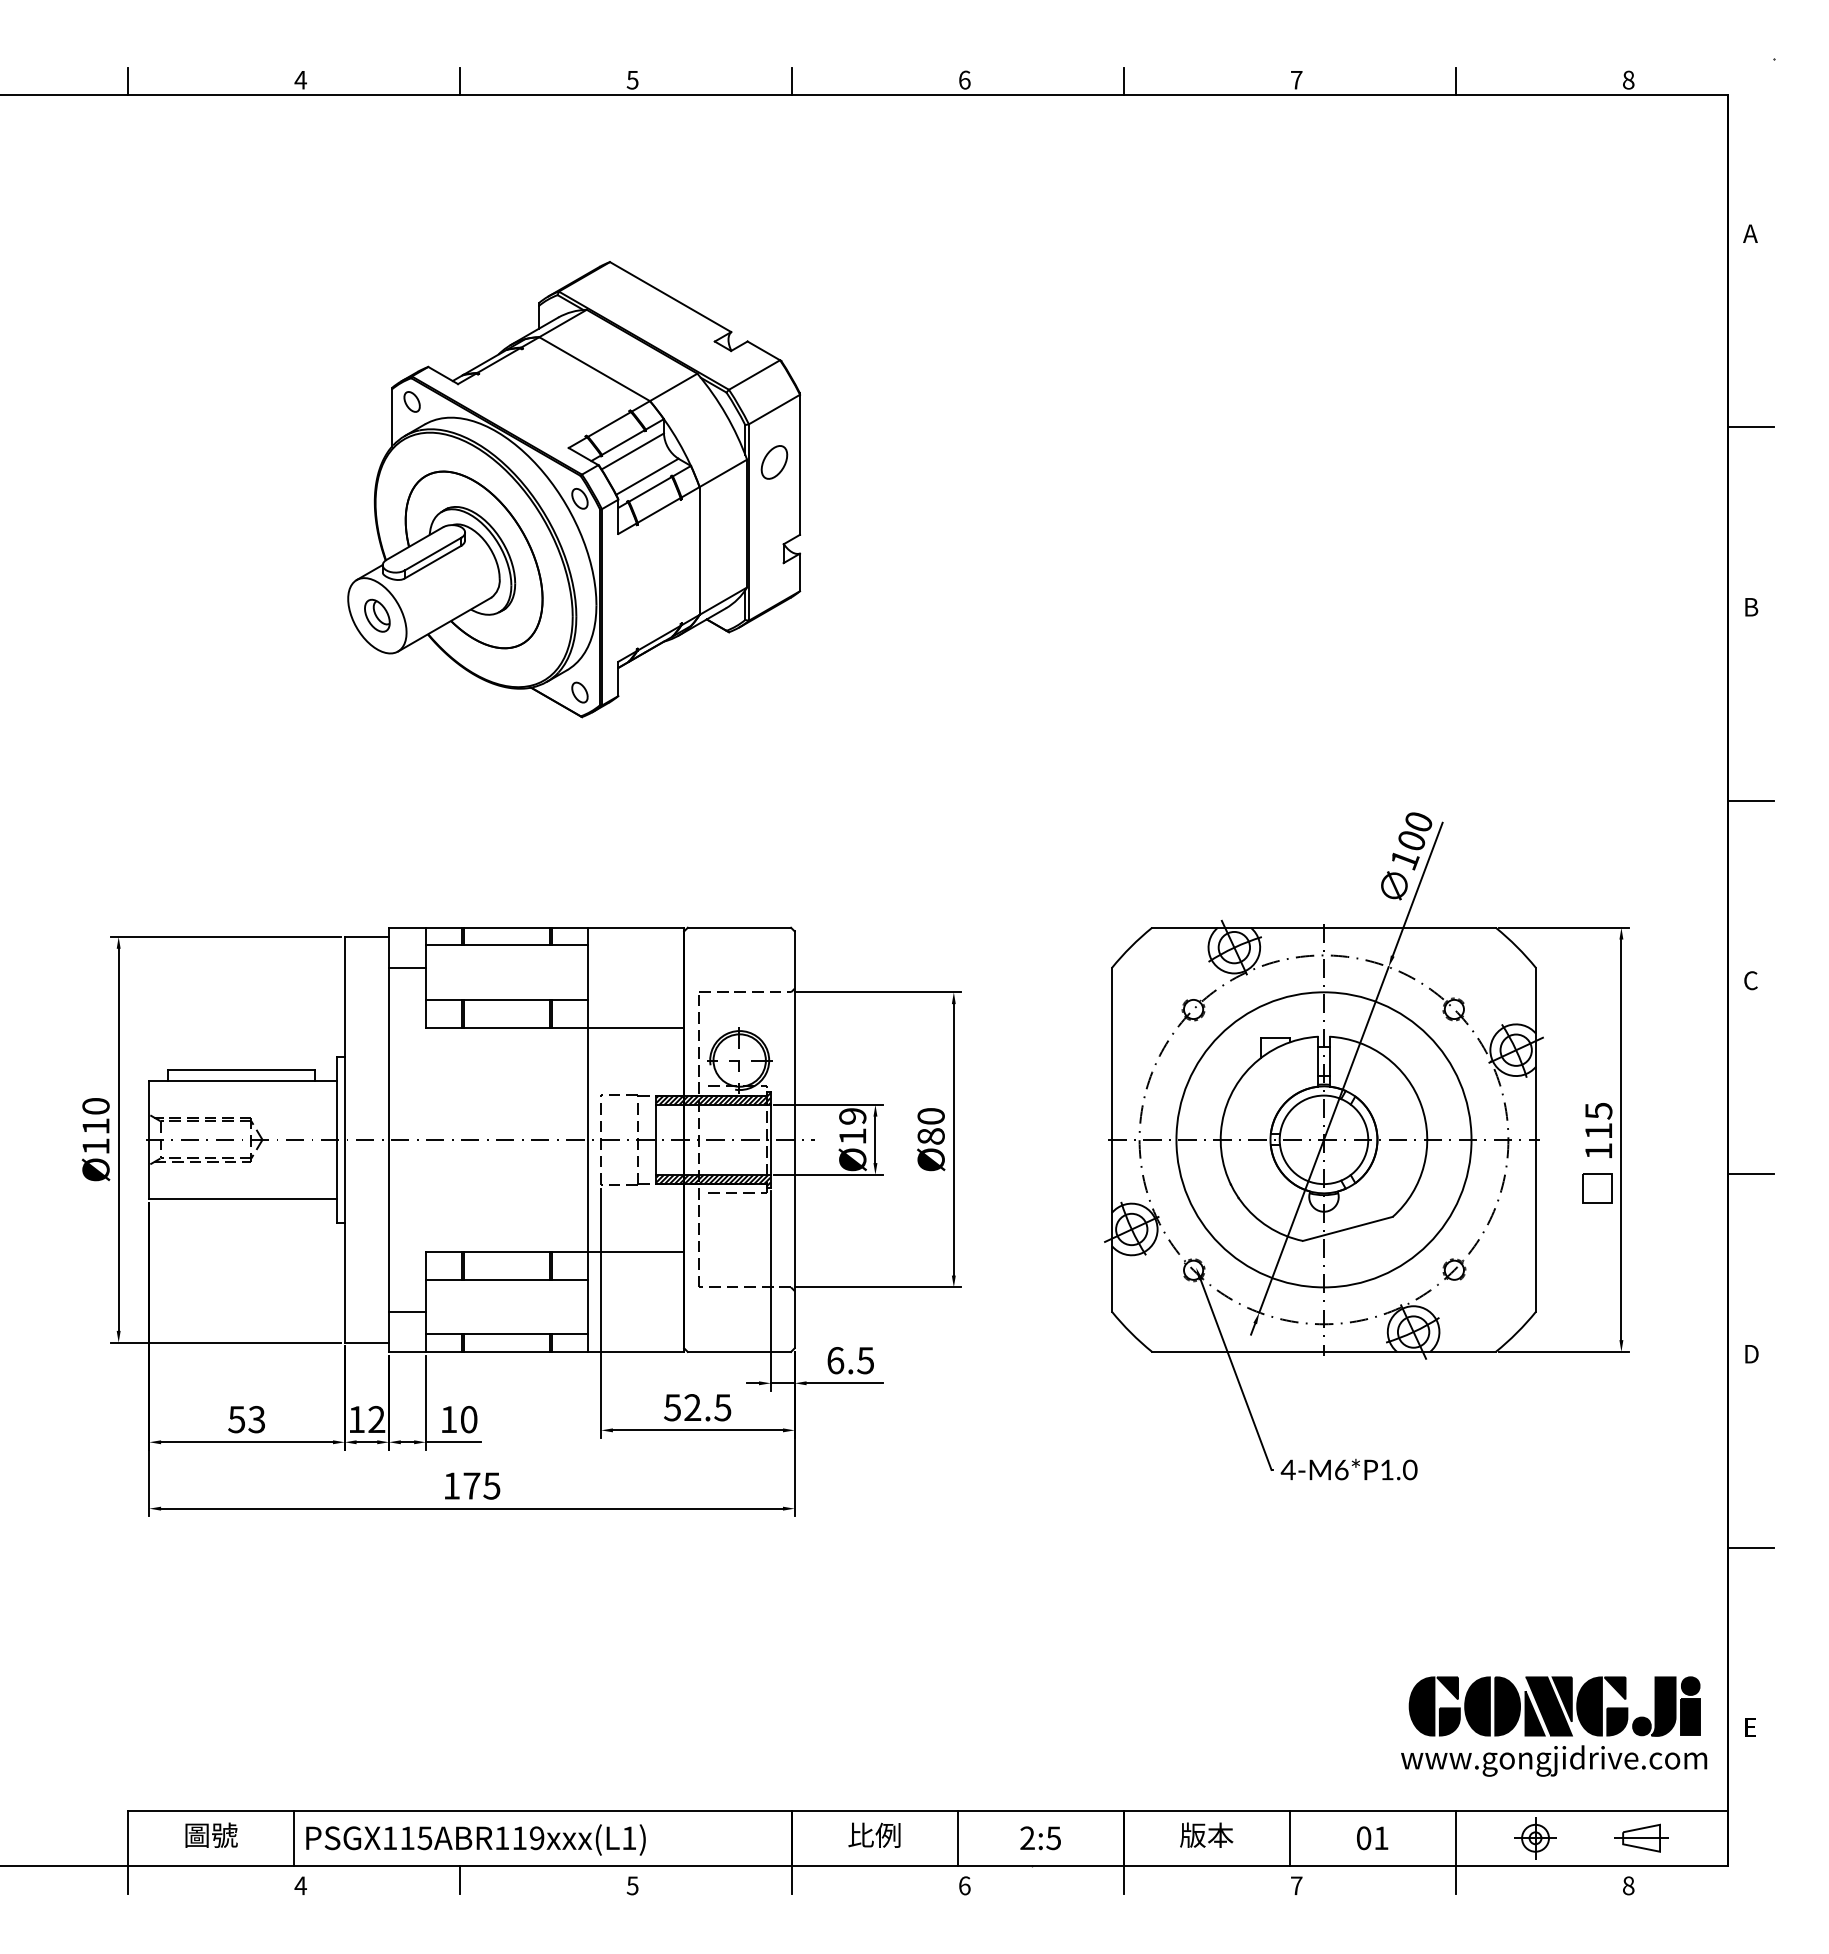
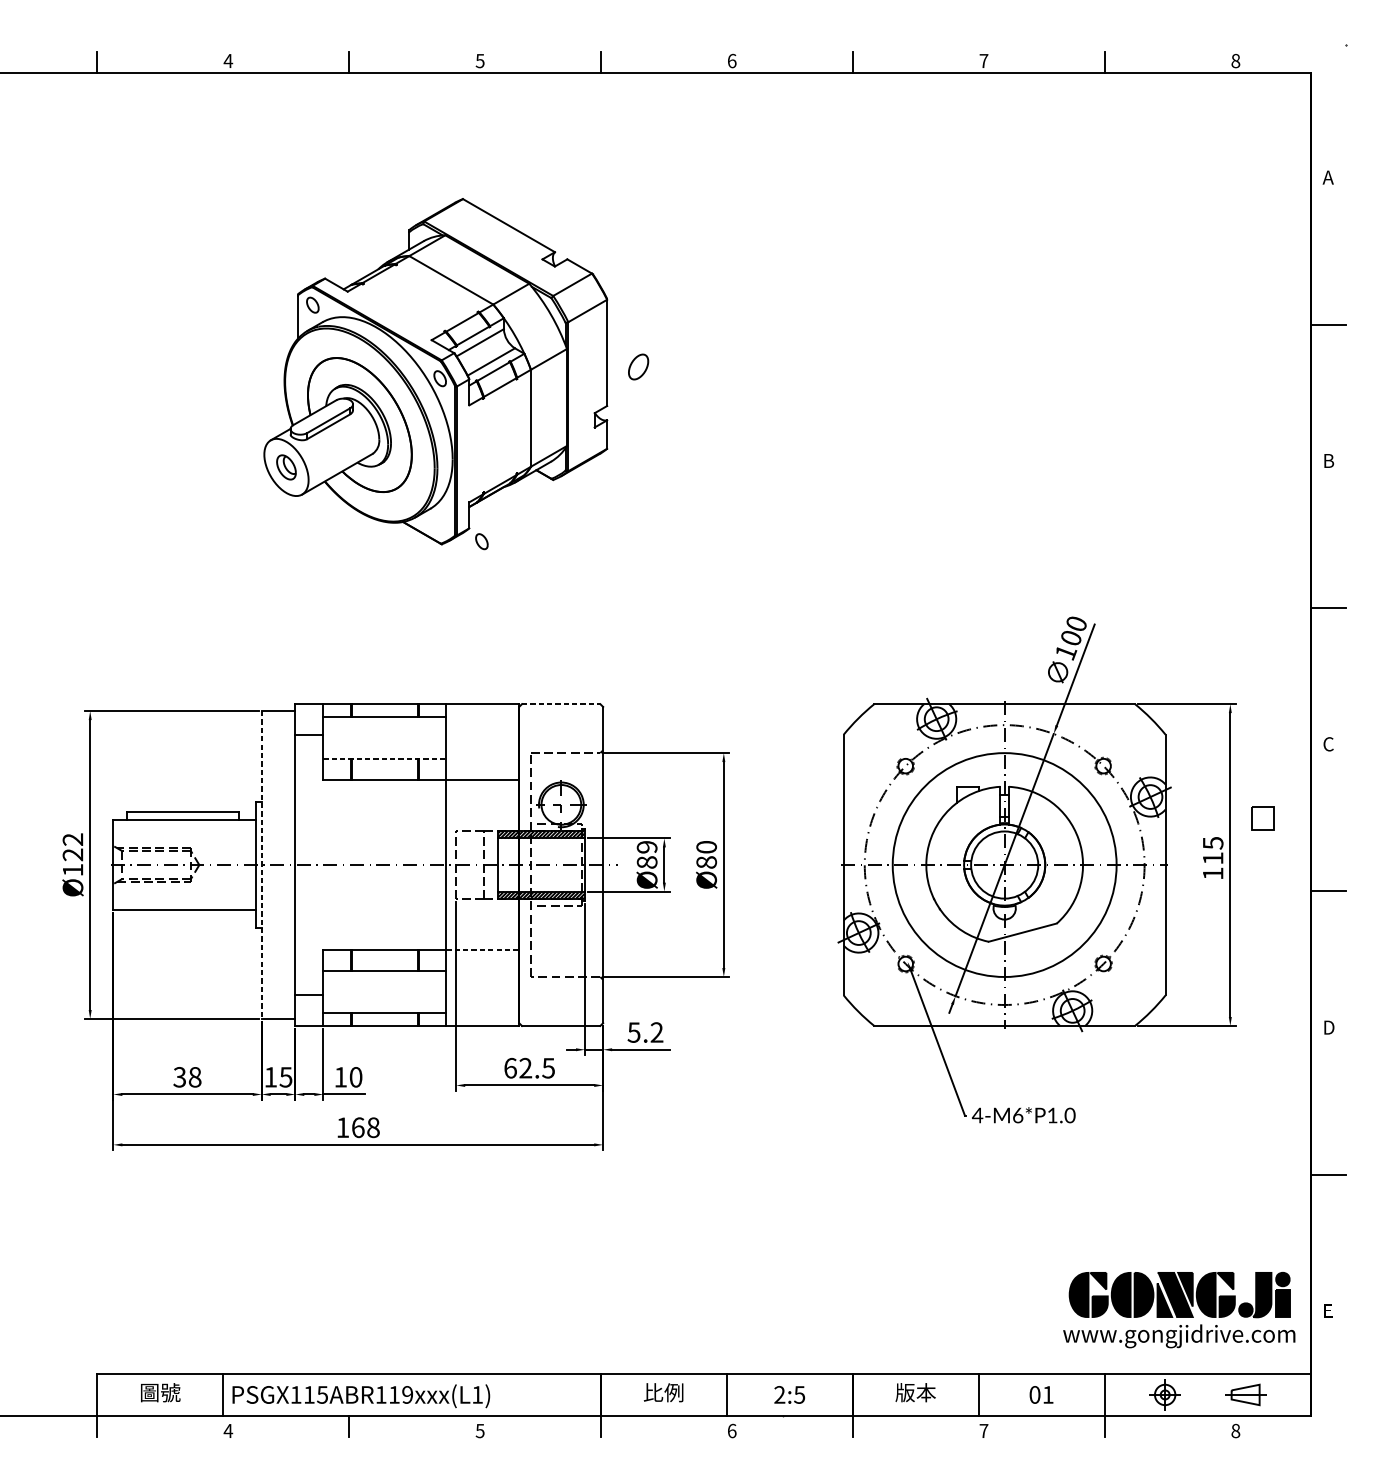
part: (774, 462) -> (638, 367), moved
part: (579, 692) -> (481, 541), moved
line: (739, 927) -> (561, 703), solid -> dashed
line: (507, 999) -> (385, 758), solid -> dashed
text: (95, 1116) -> (72, 847), Ø110 -> Ø122
text: (852, 1136) -> (646, 862), Ø19 -> Ø89
line: (344, 1139) -> (261, 864), solid -> dashed
part: (1597, 1188) -> (1263, 818), moved
line: (636, 1251) -> (483, 949), solid -> dashed
text: (850, 1360) -> (645, 1032), 6.5 -> 5.2
text: (672, 1407) -> (510, 1068), 52.5 -> 62.5
text: (246, 1419) -> (187, 1077), 53 -> 38
text: (376, 1419) -> (285, 1077), 12 -> 15
text: (481, 1485) -> (365, 1127), 175 -> 168

